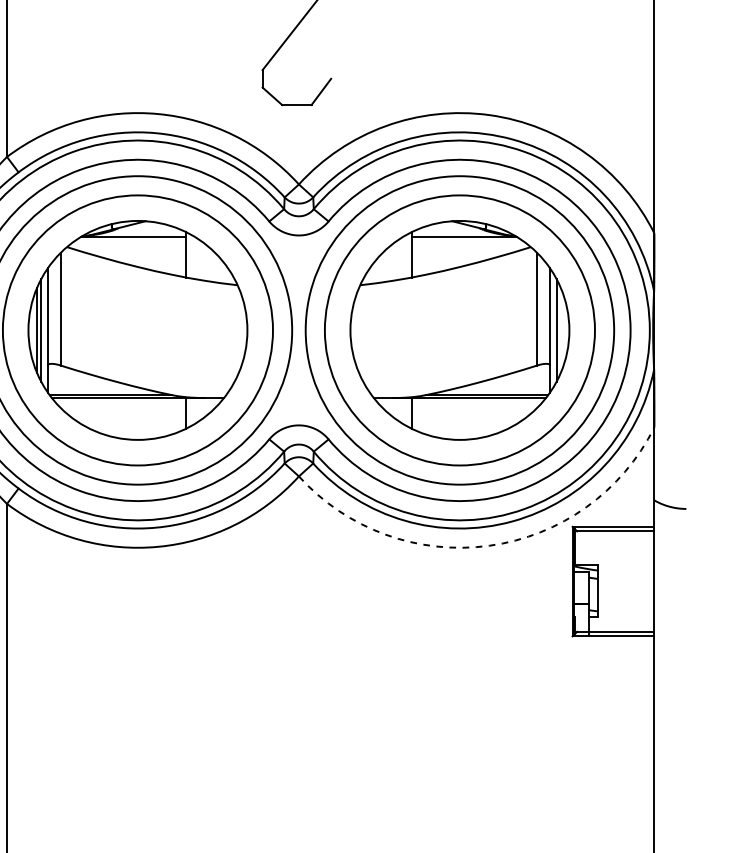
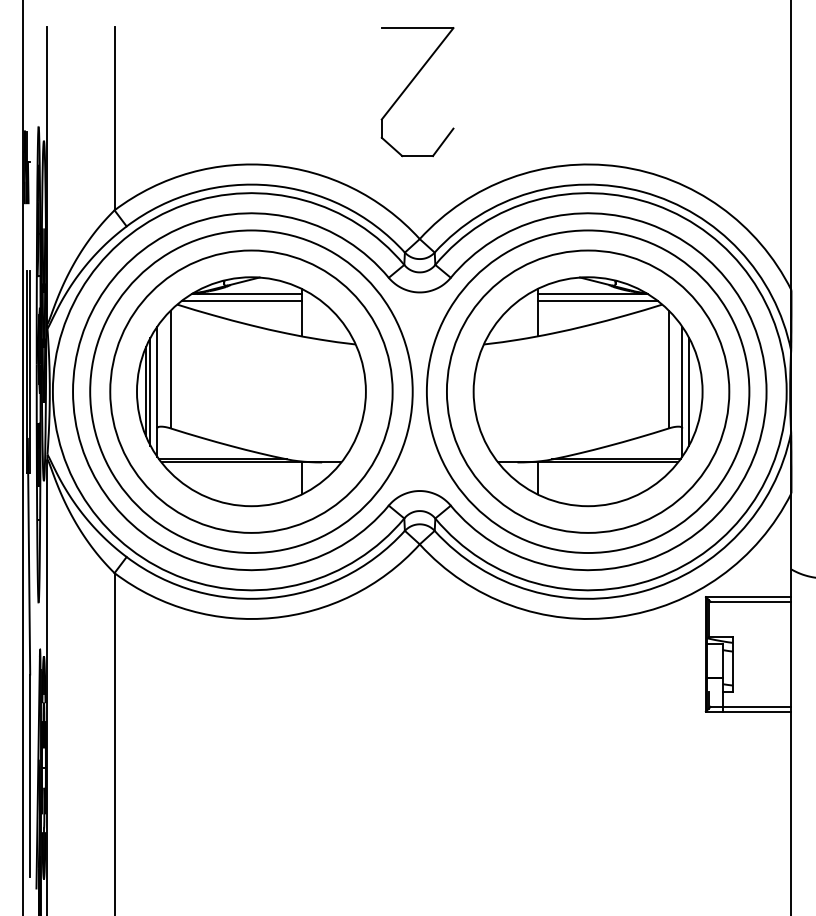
line: (128, 243) -> (241, 300), added
line: (468, 243) -> (597, 300), added
arc: (489, 545) -> (619, 616), dashed -> solid

